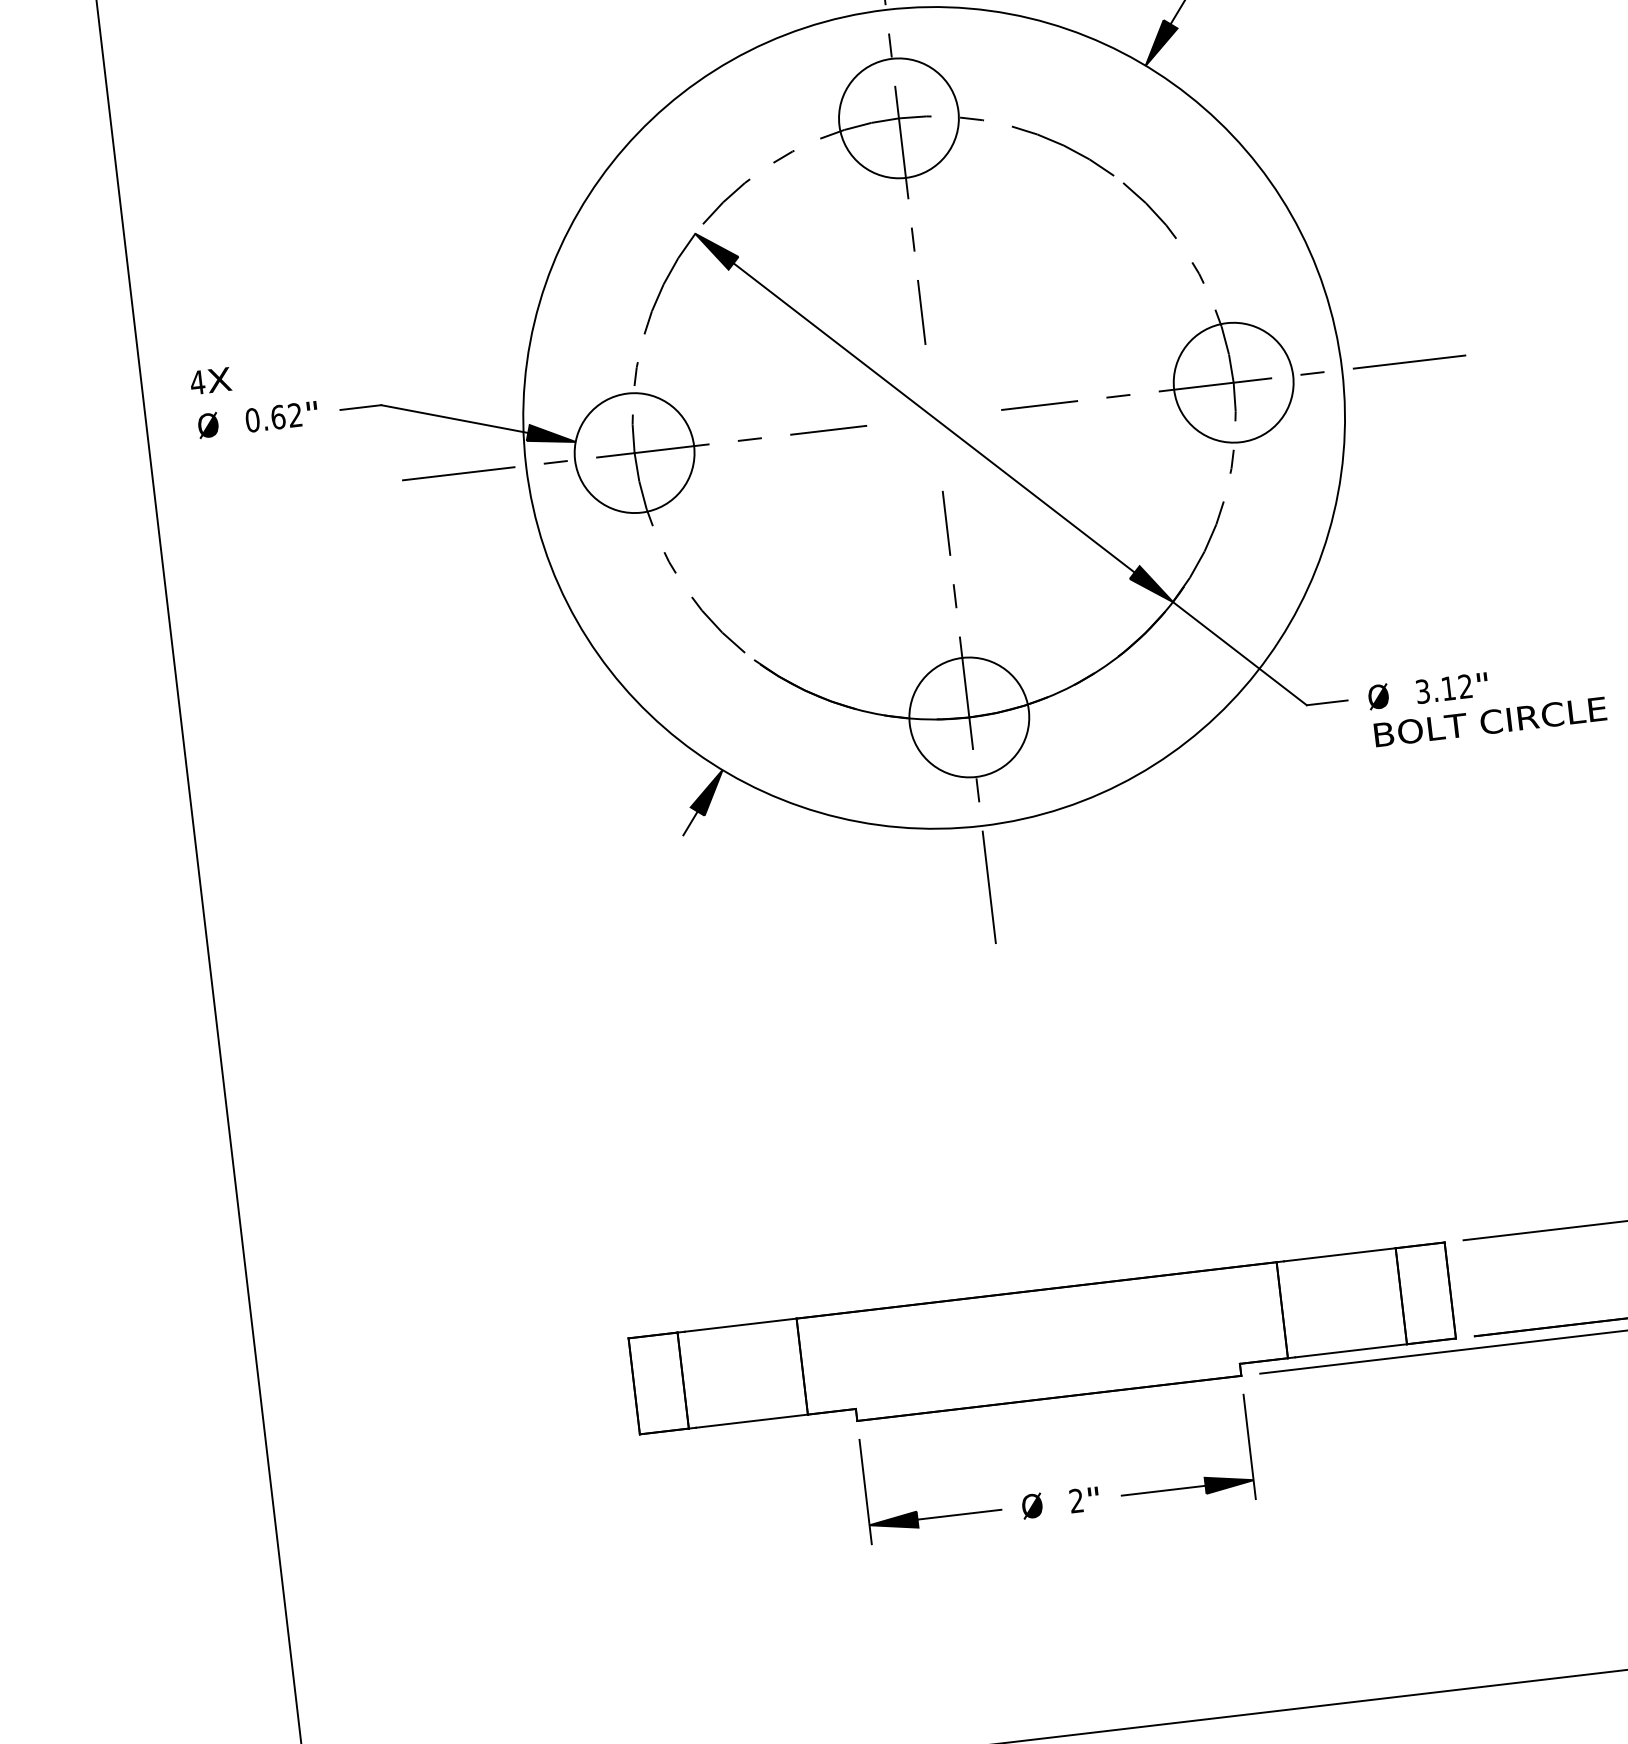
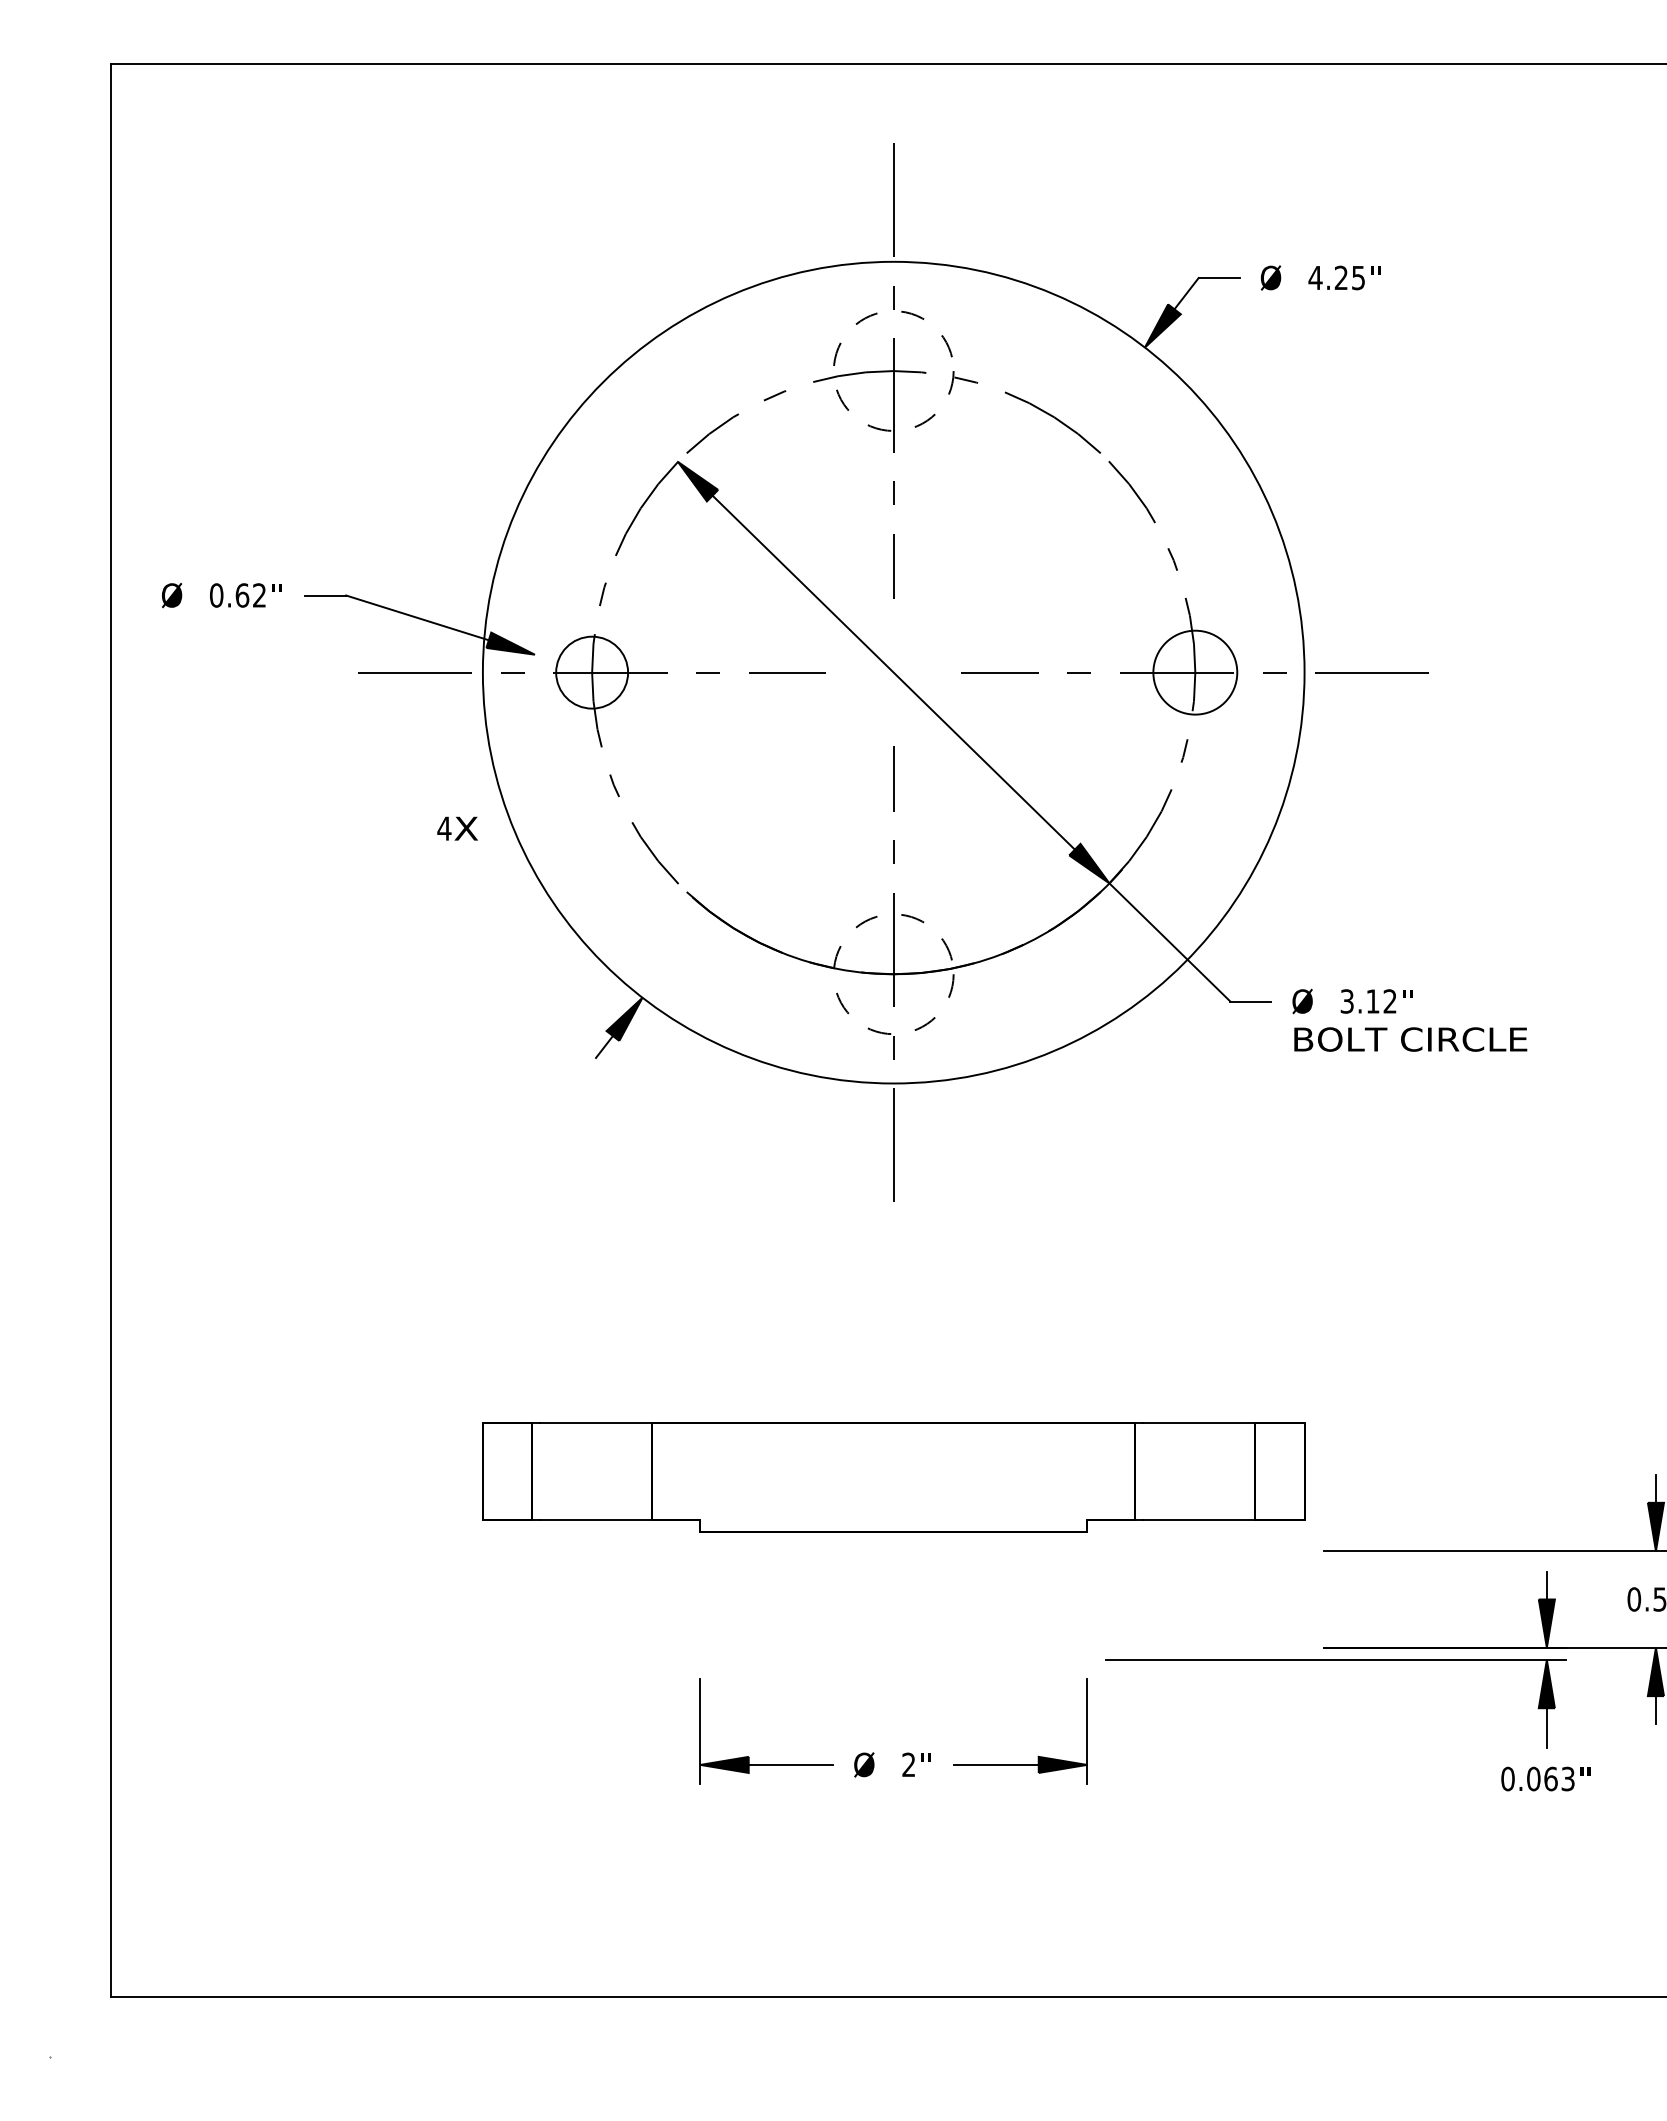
circle: (898, 118) -> (893, 371), solid -> dashed
text: (210, 380) -> (457, 828), moved
circle: (1233, 382) -> (1195, 672), size x0.7
circle: (634, 452) -> (592, 672), size x0.6
circle: (969, 717) -> (893, 974), solid -> dashed
part: (1042, 1344) -> (893, 1477), moved

